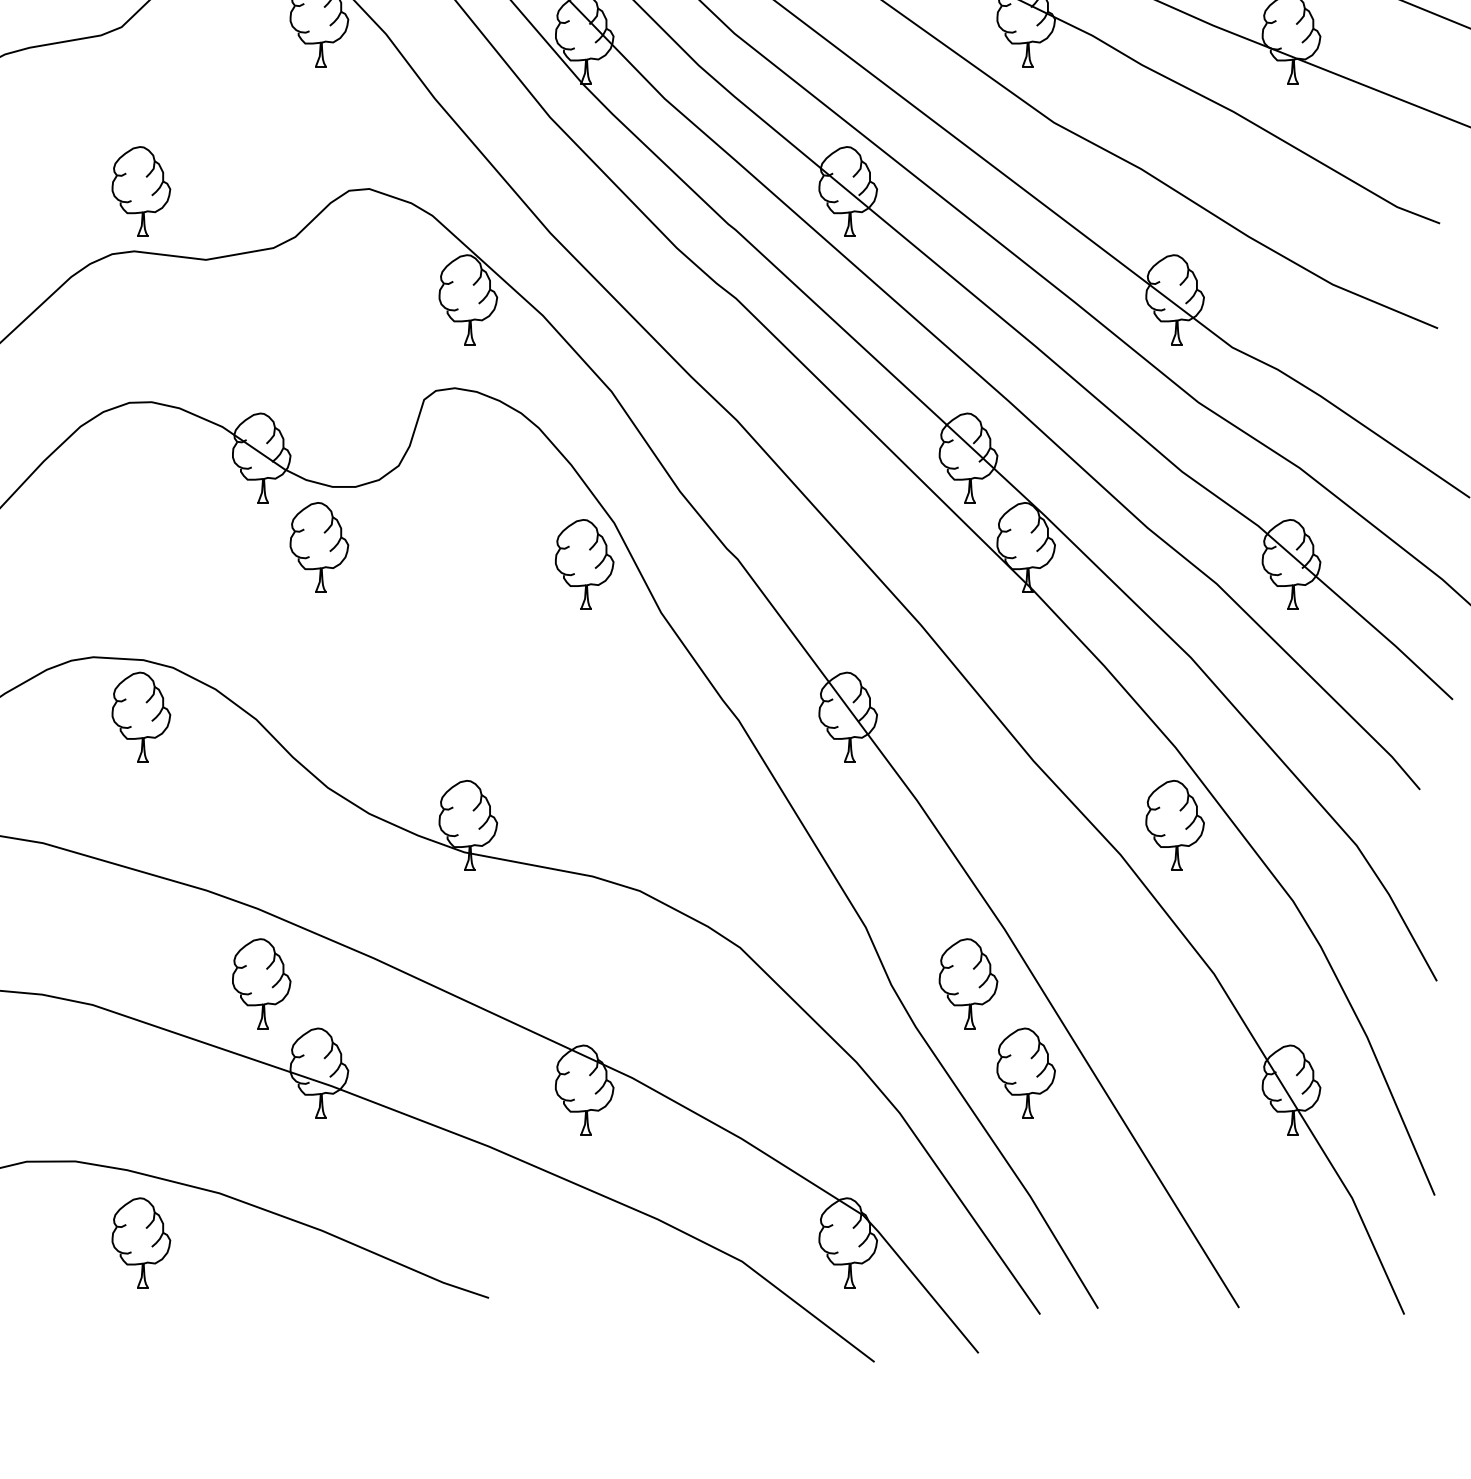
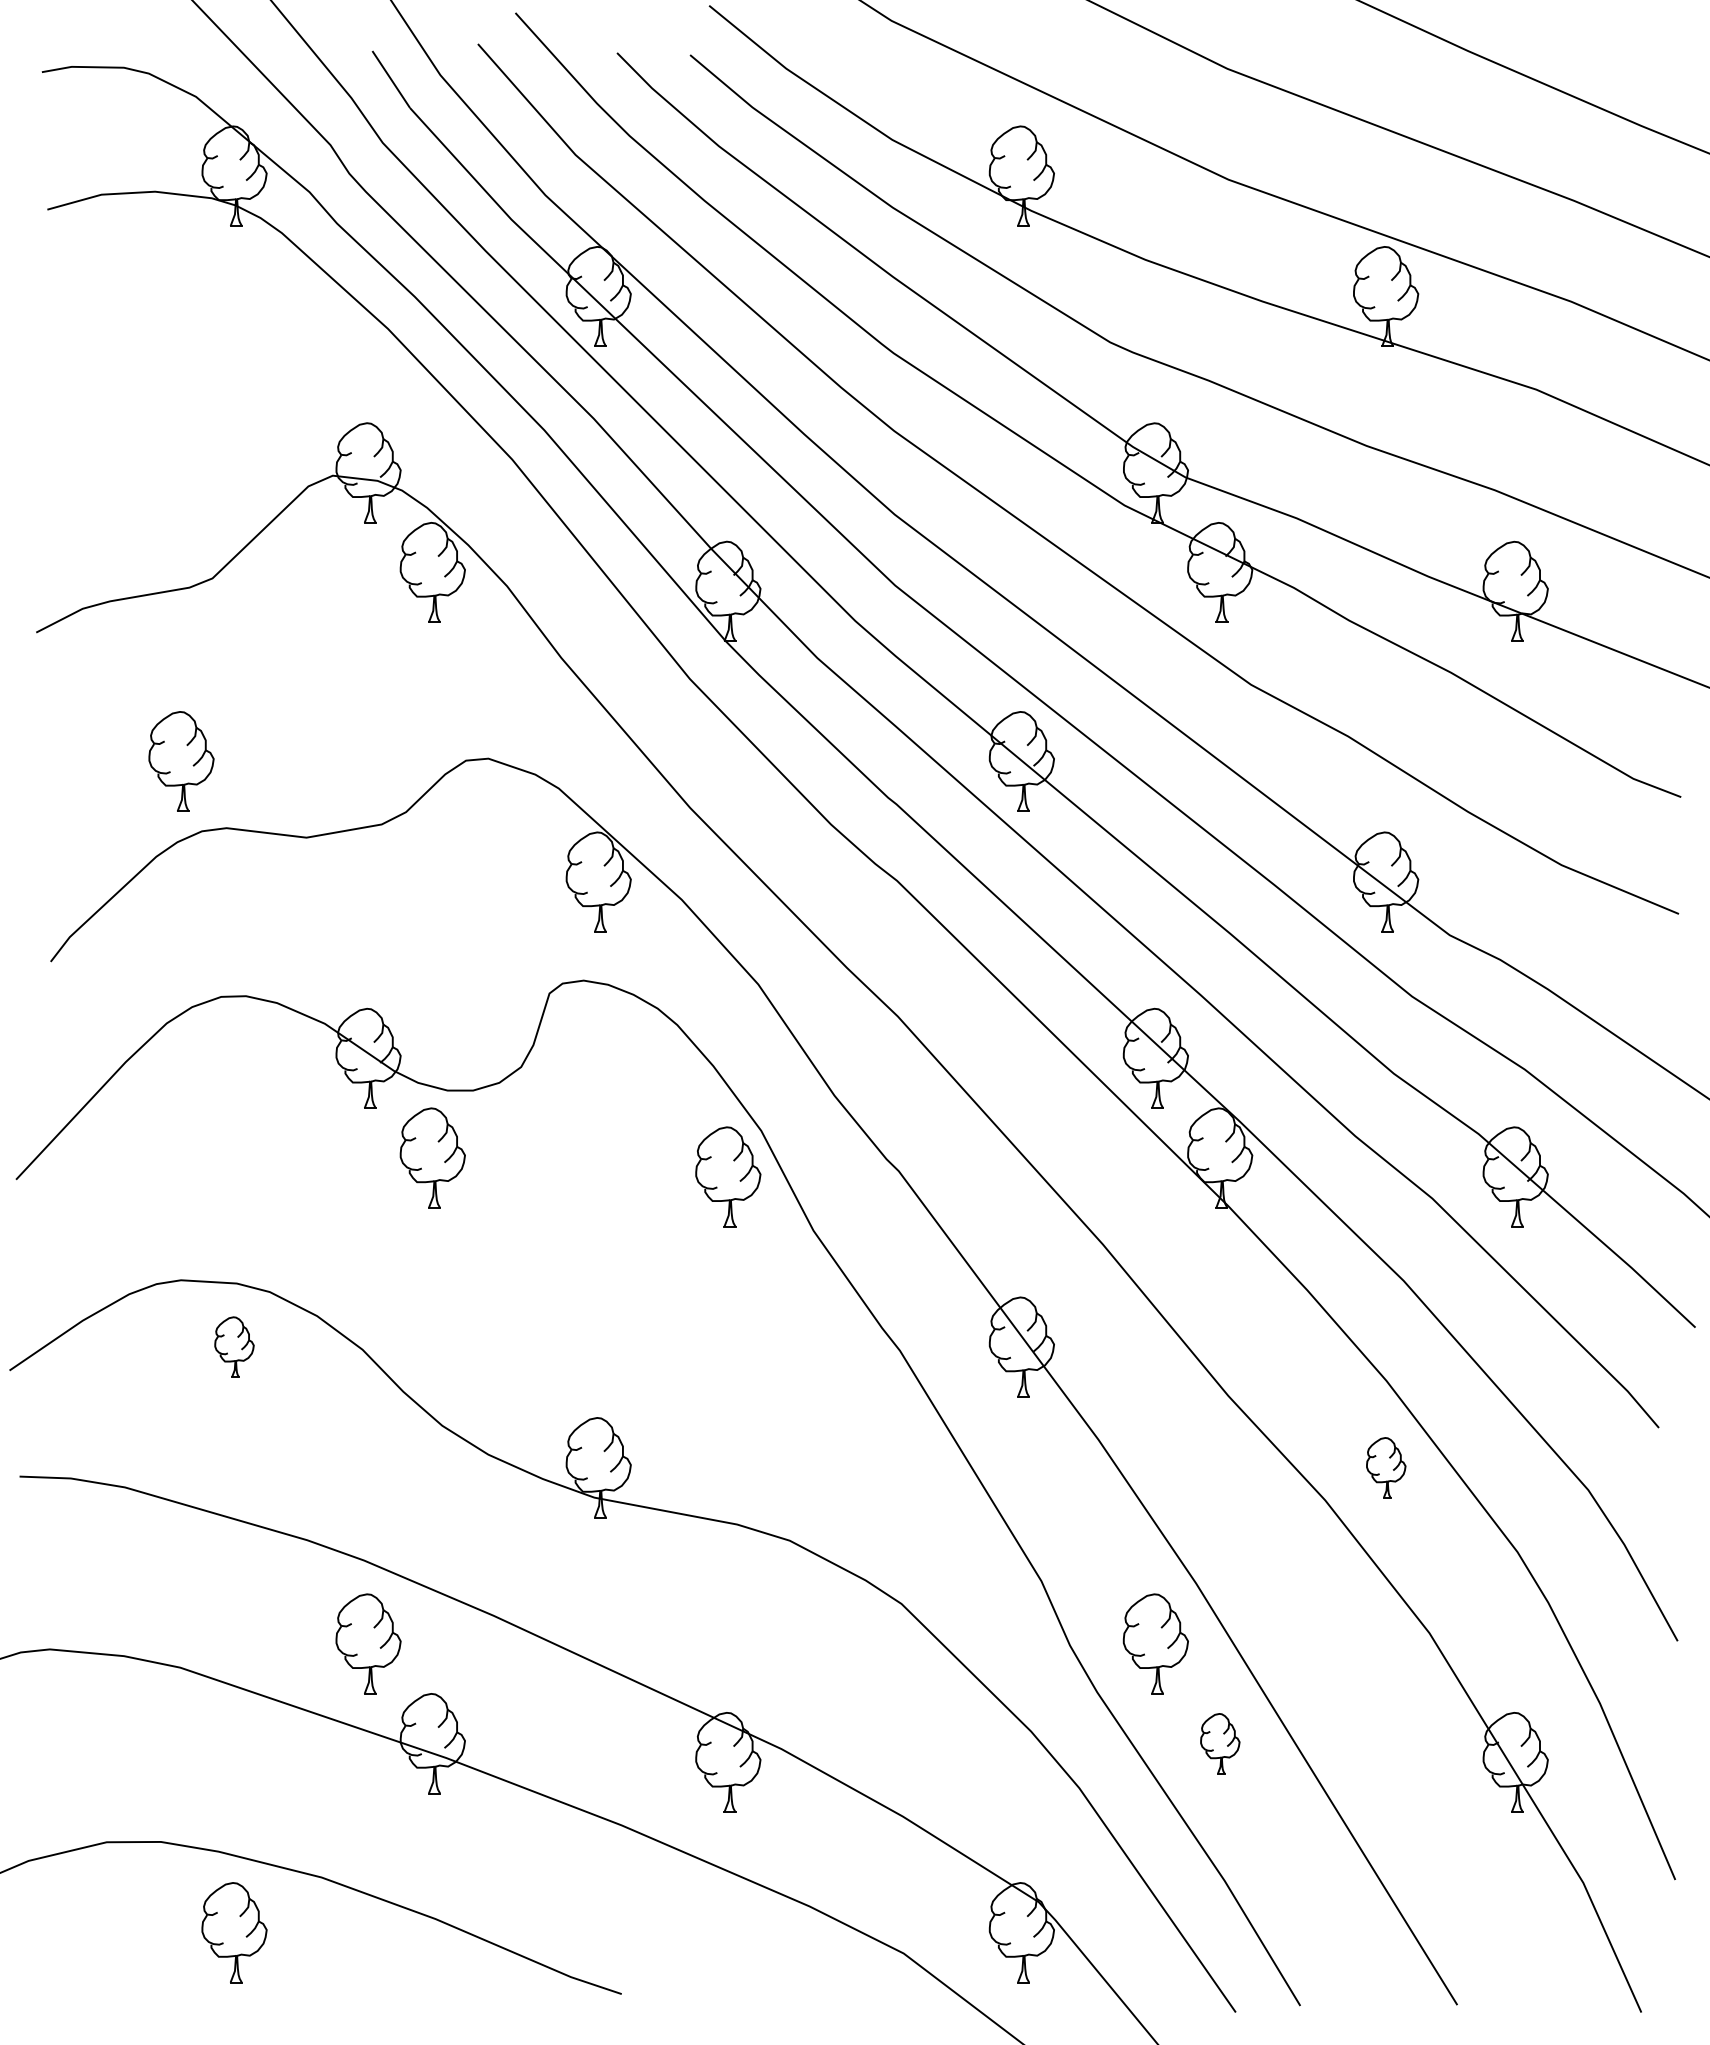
part: (141, 191) -> (181, 761), moved
part: (141, 716) -> (234, 1346), size x0.6
part: (1175, 825) -> (1386, 1467), size x0.6
part: (1026, 1073) -> (1220, 1743), size x0.6

